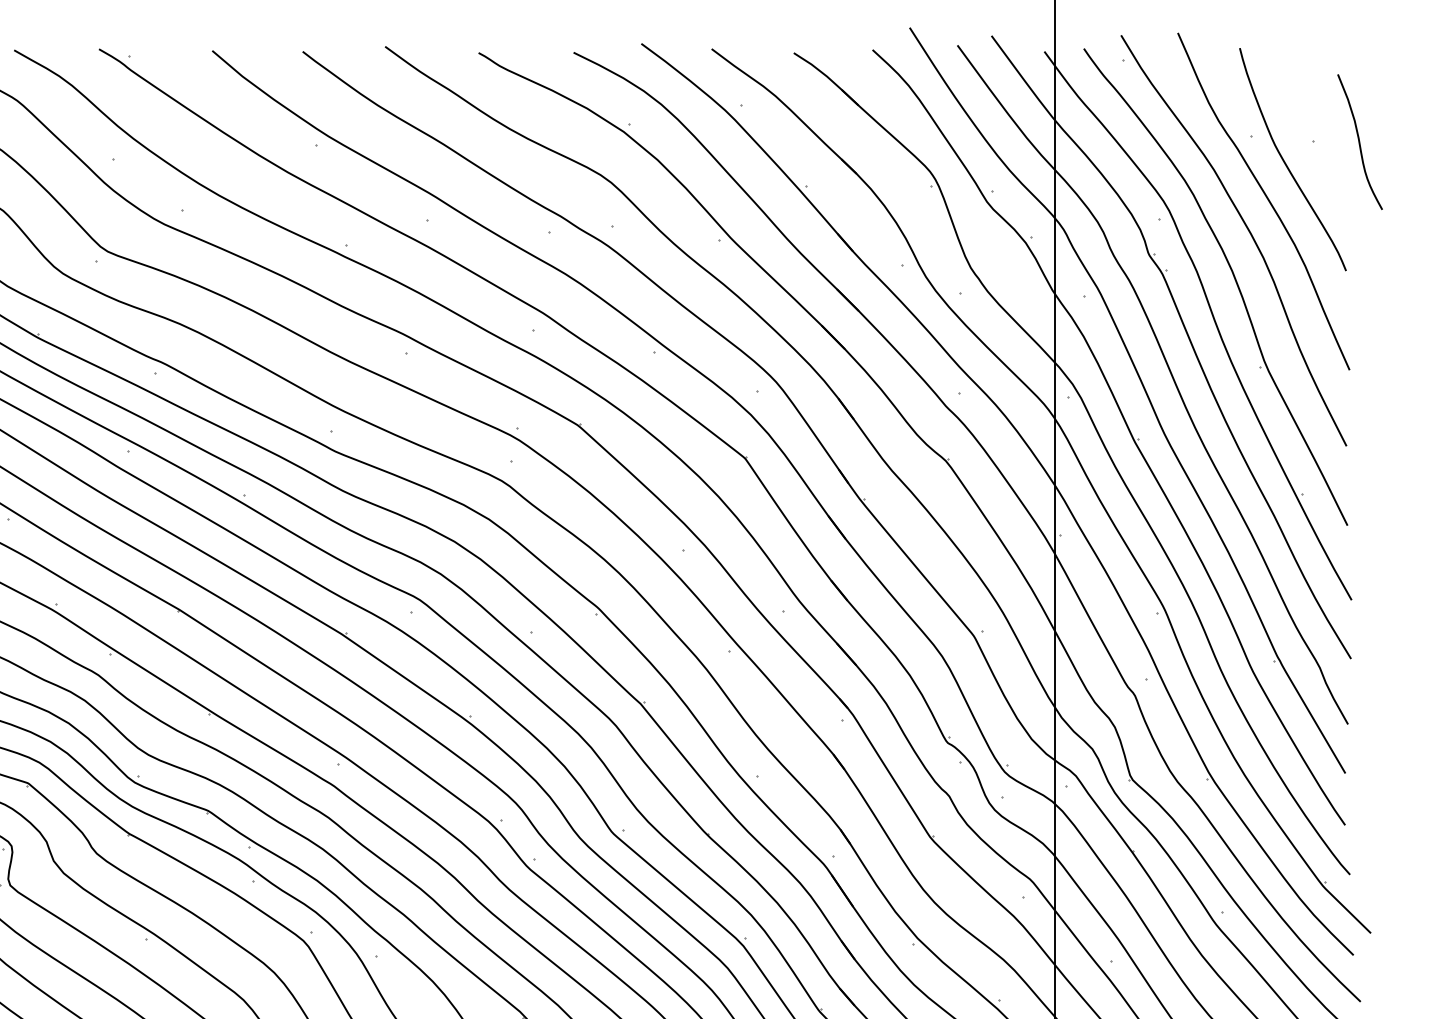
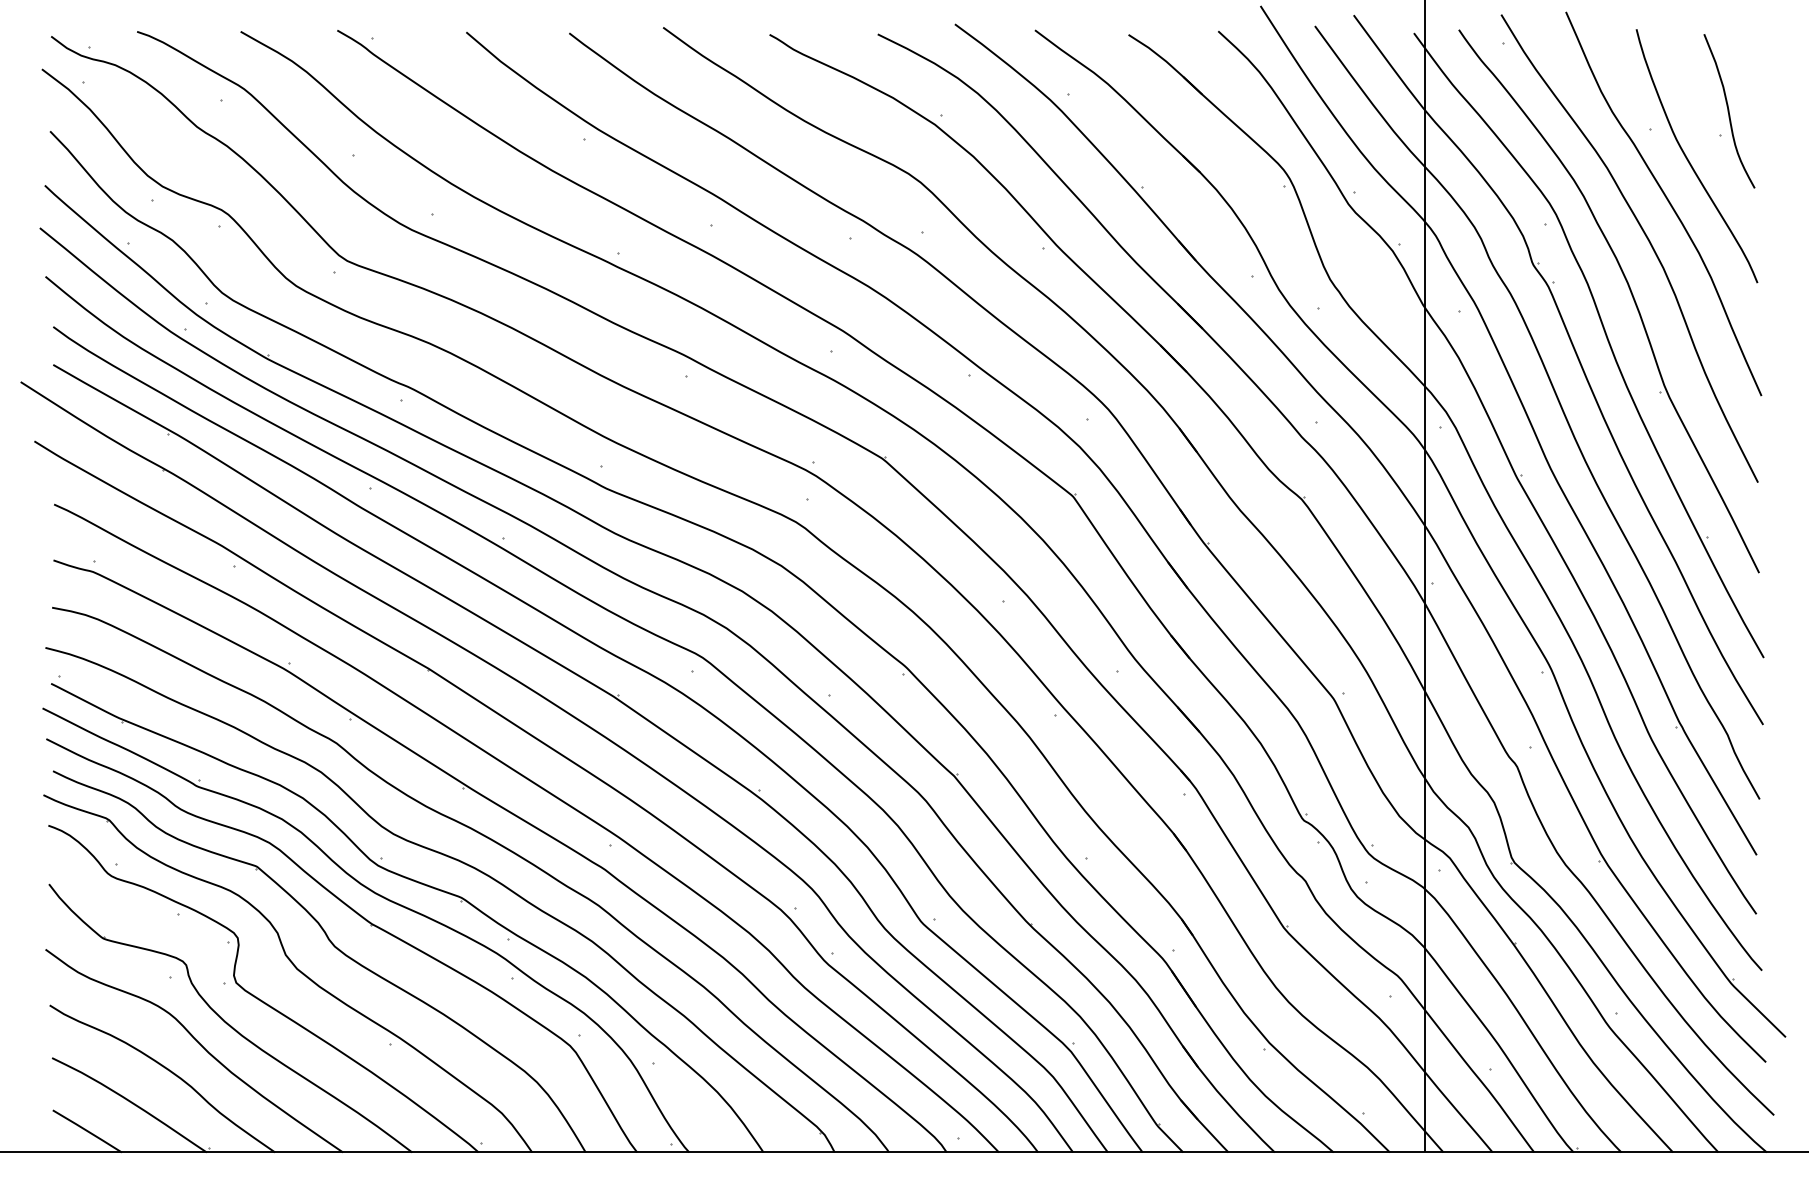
curve: (1360, 142) -> (1729, 111), moved

